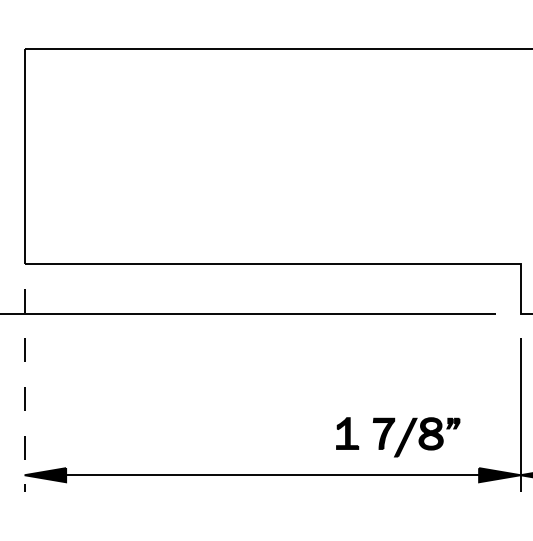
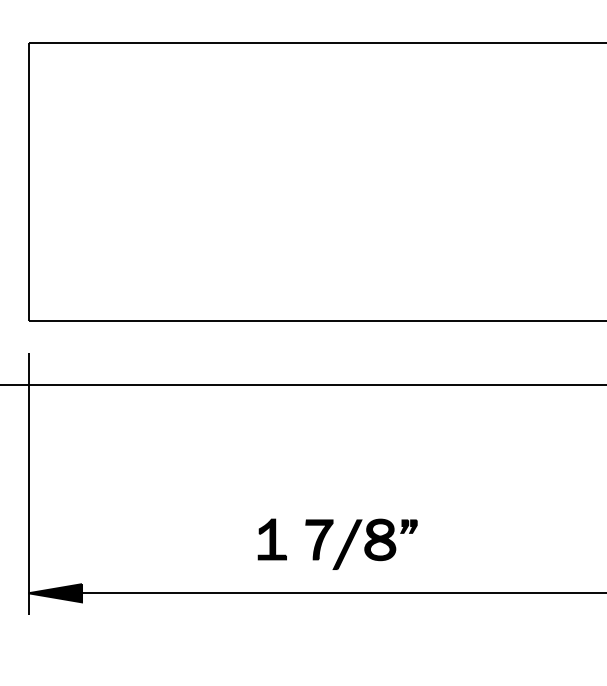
line: (24, 391) -> (28, 485), dashed -> solid
part: (398, 437) -> (338, 544), moved

